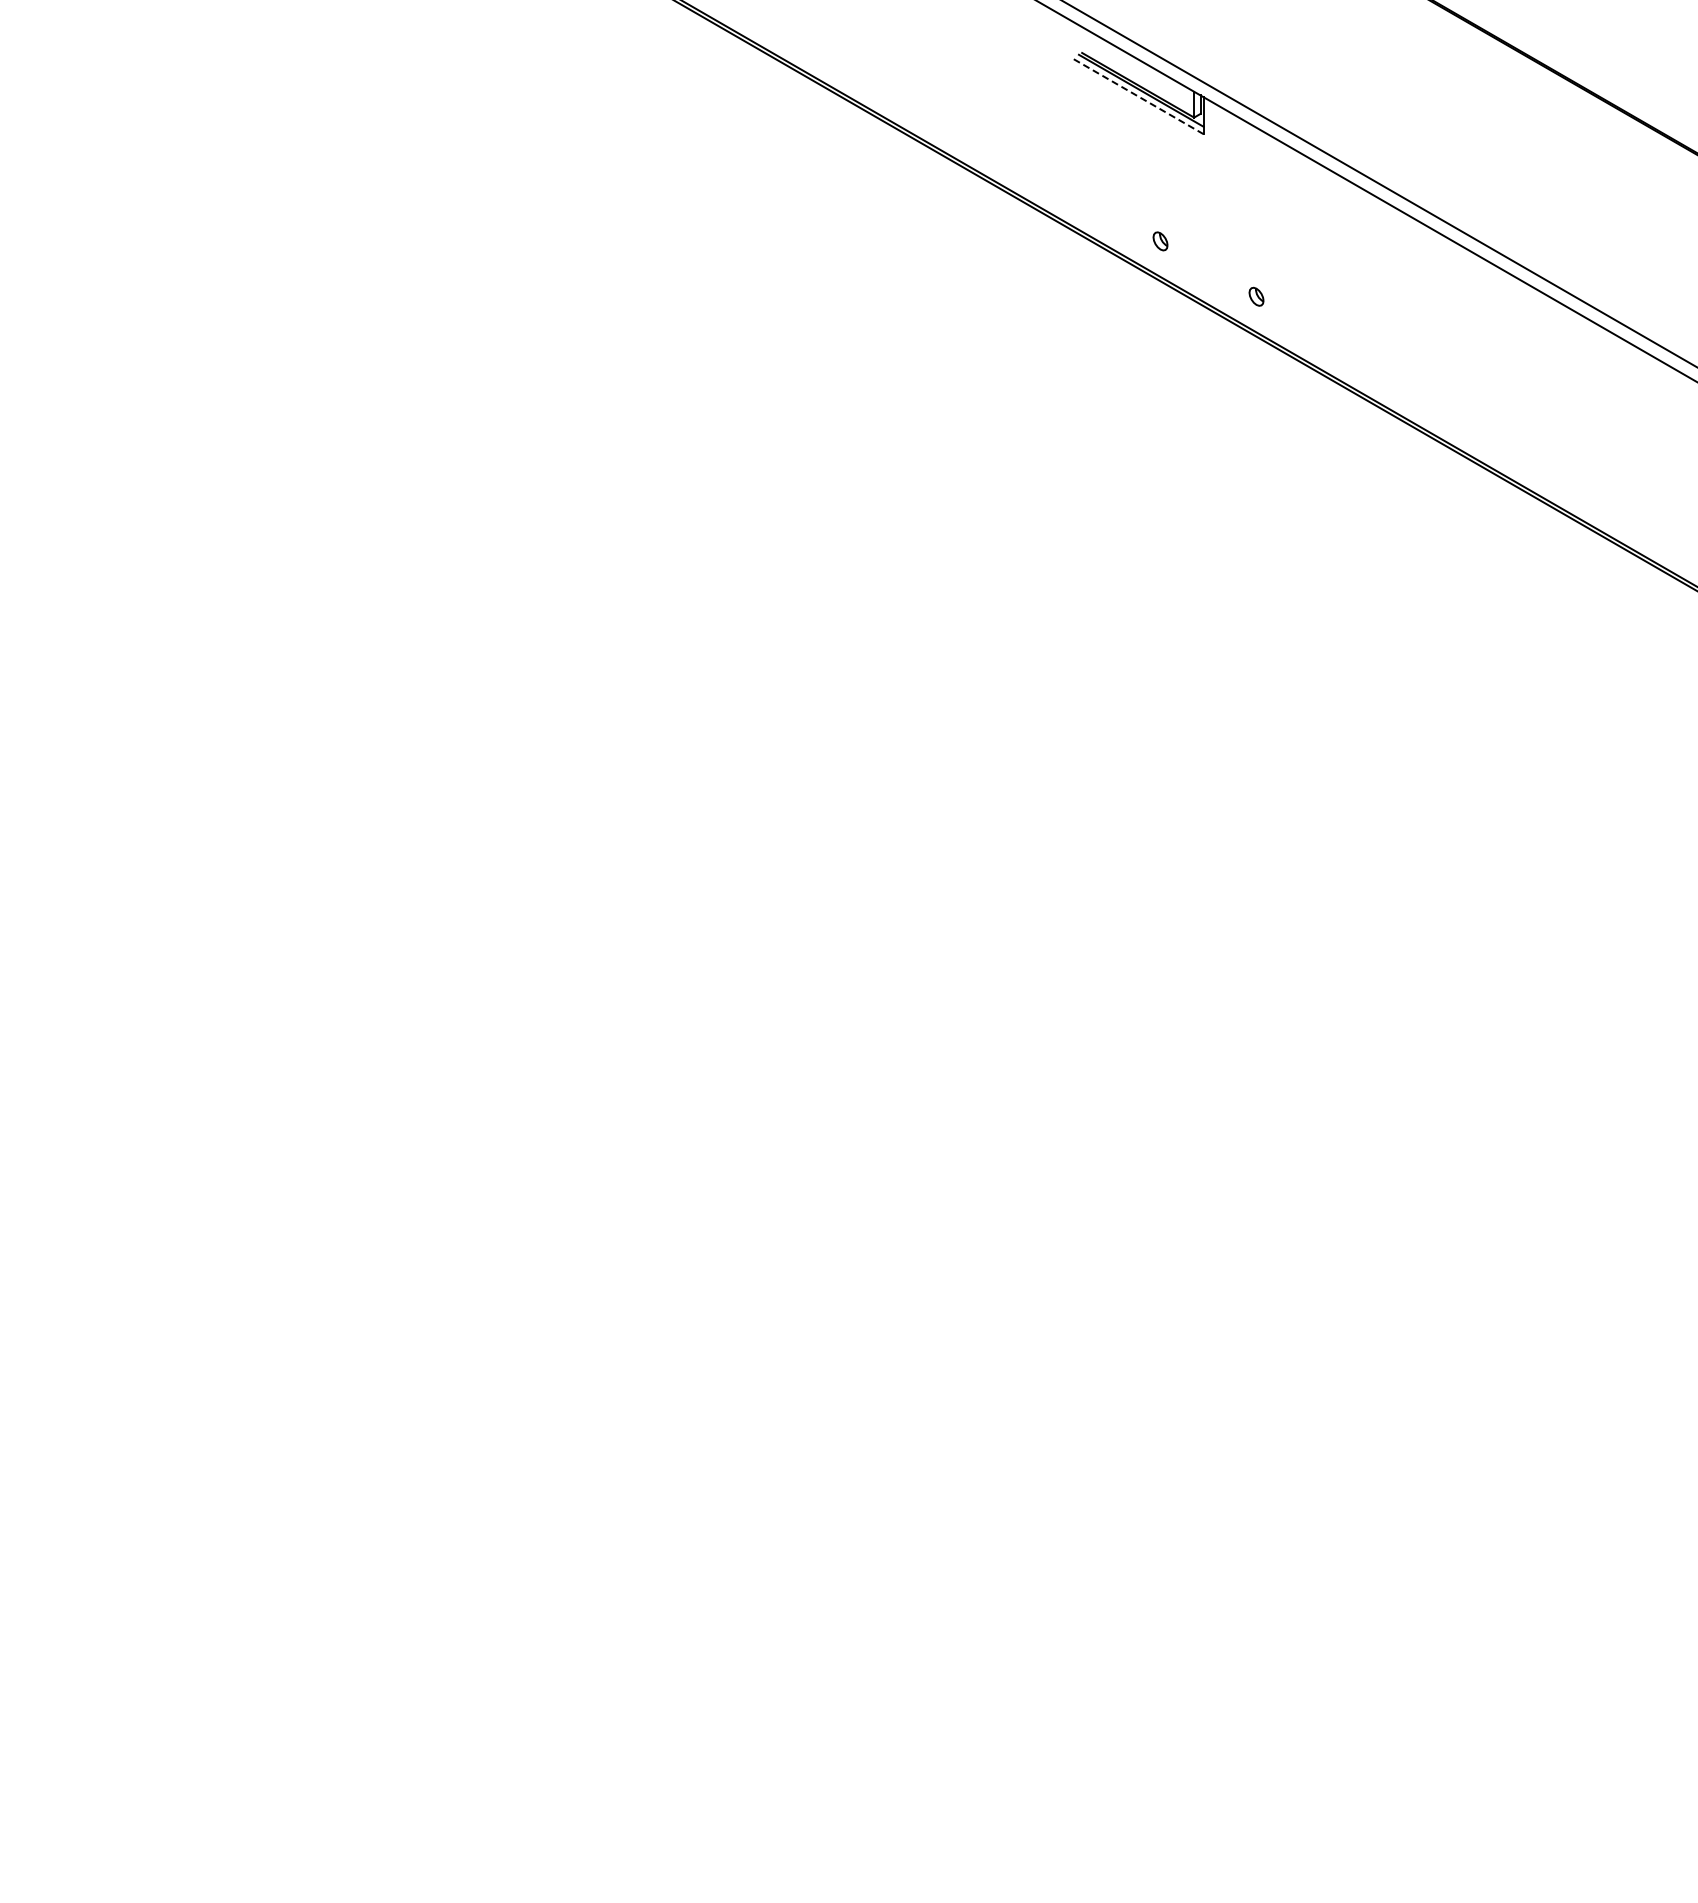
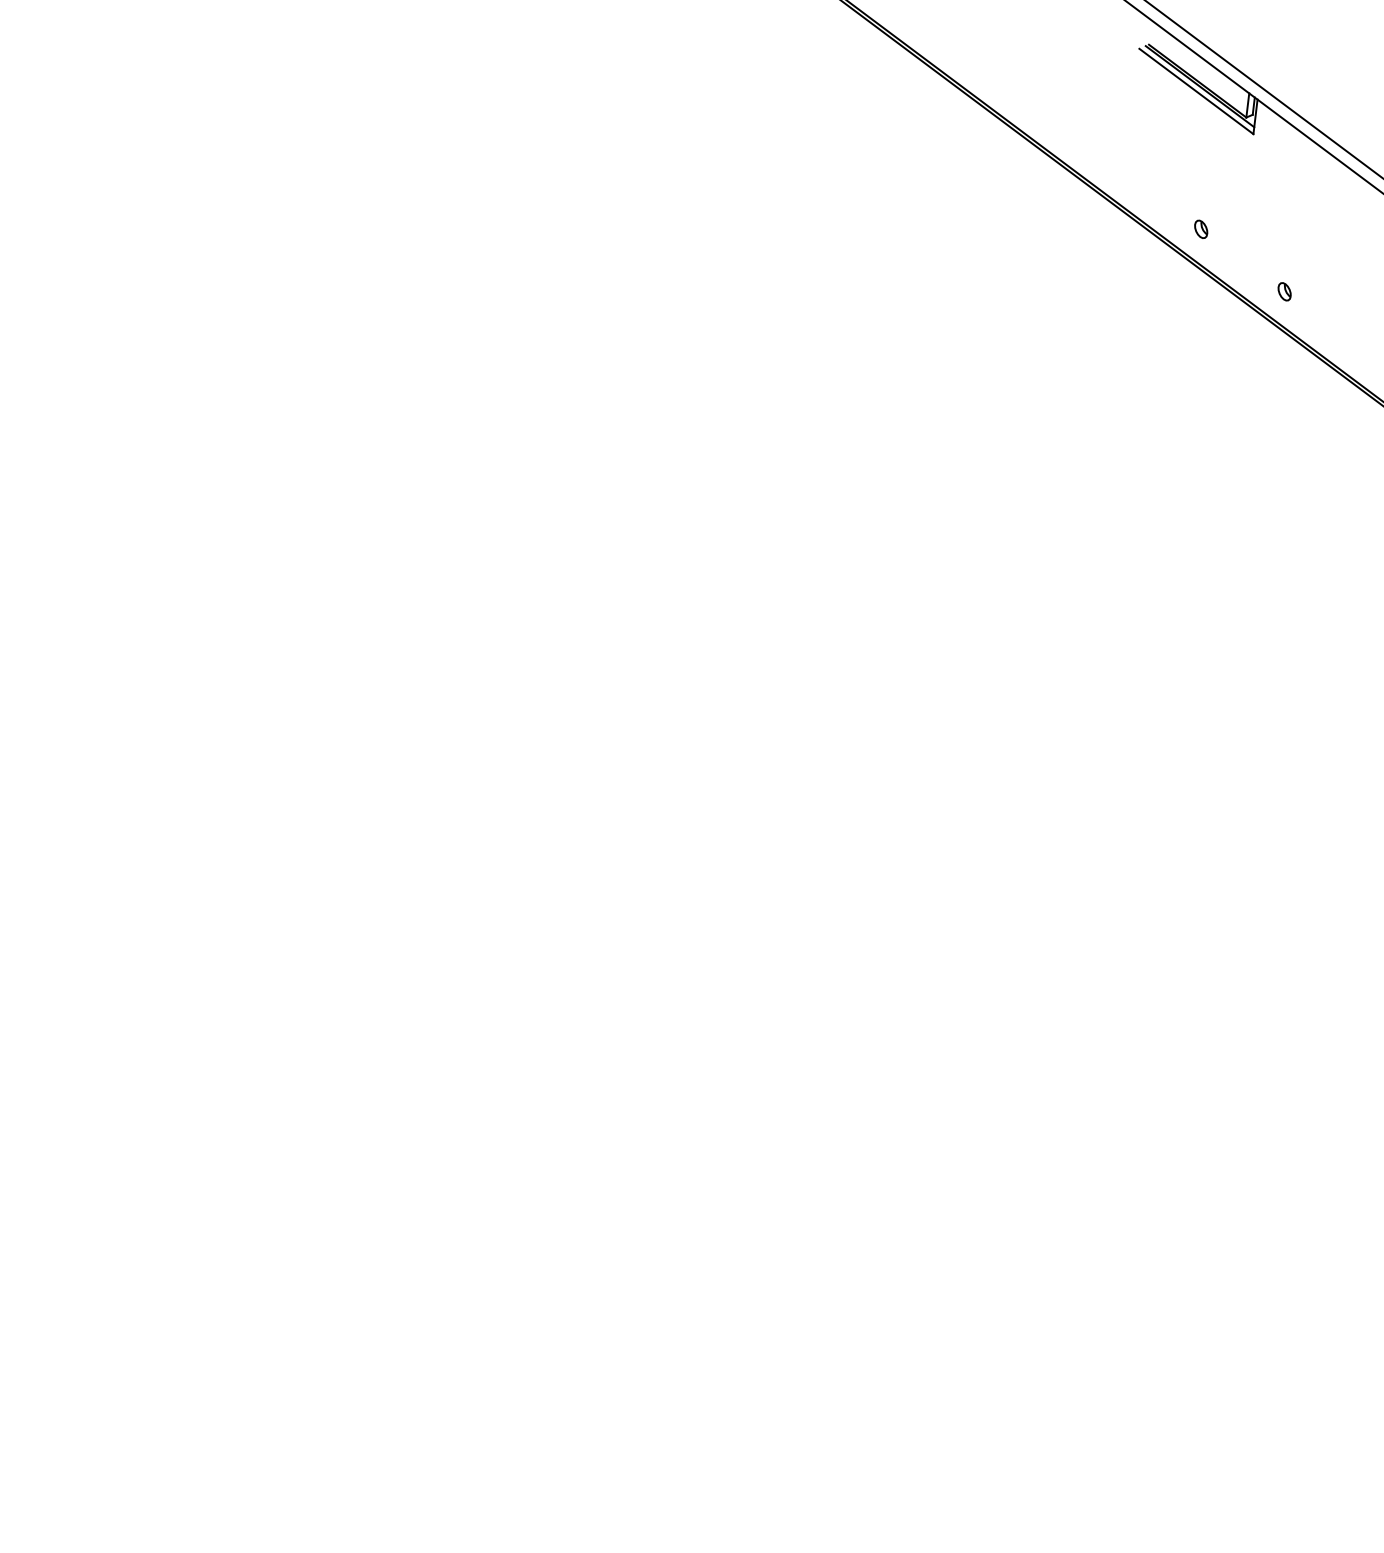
line: (1138, 96) -> (1196, 91), dashed -> solid

